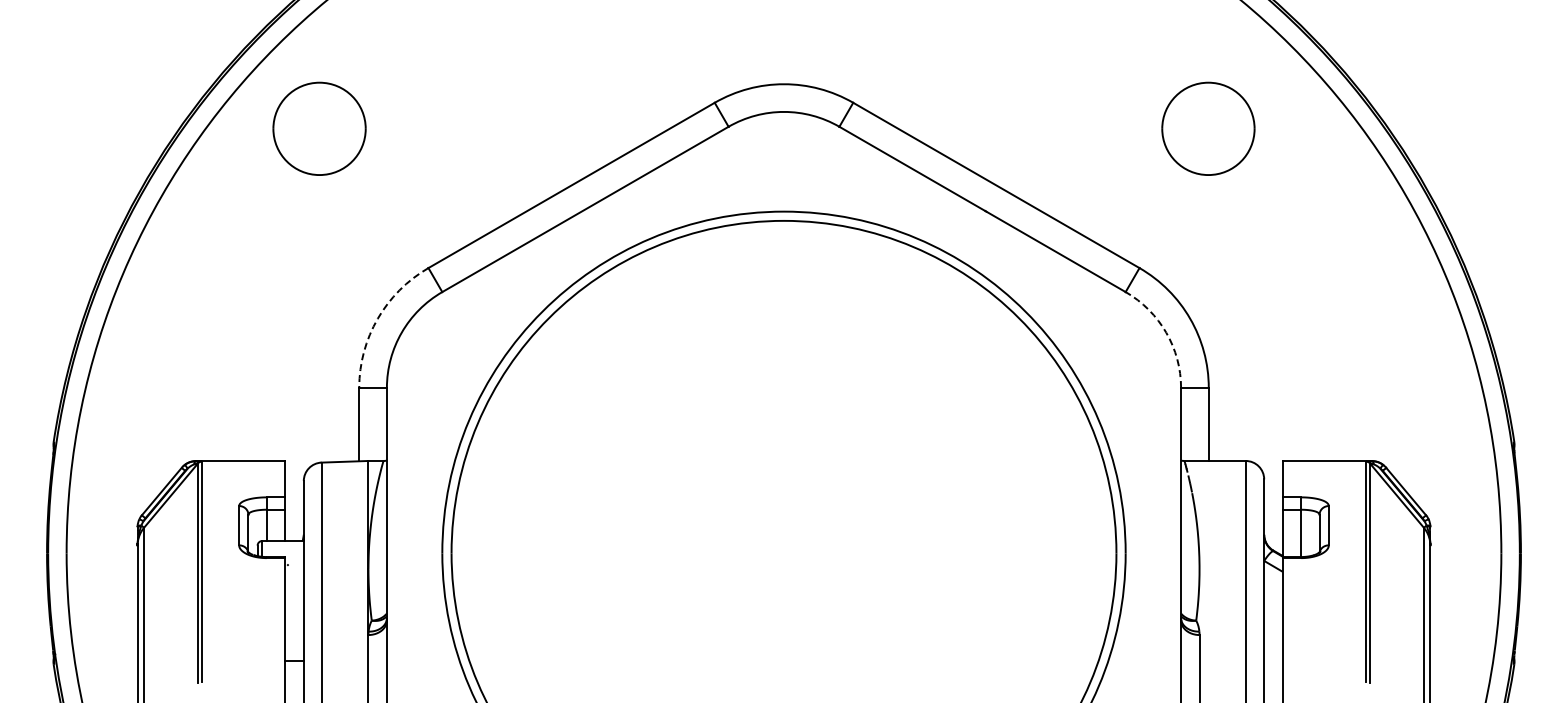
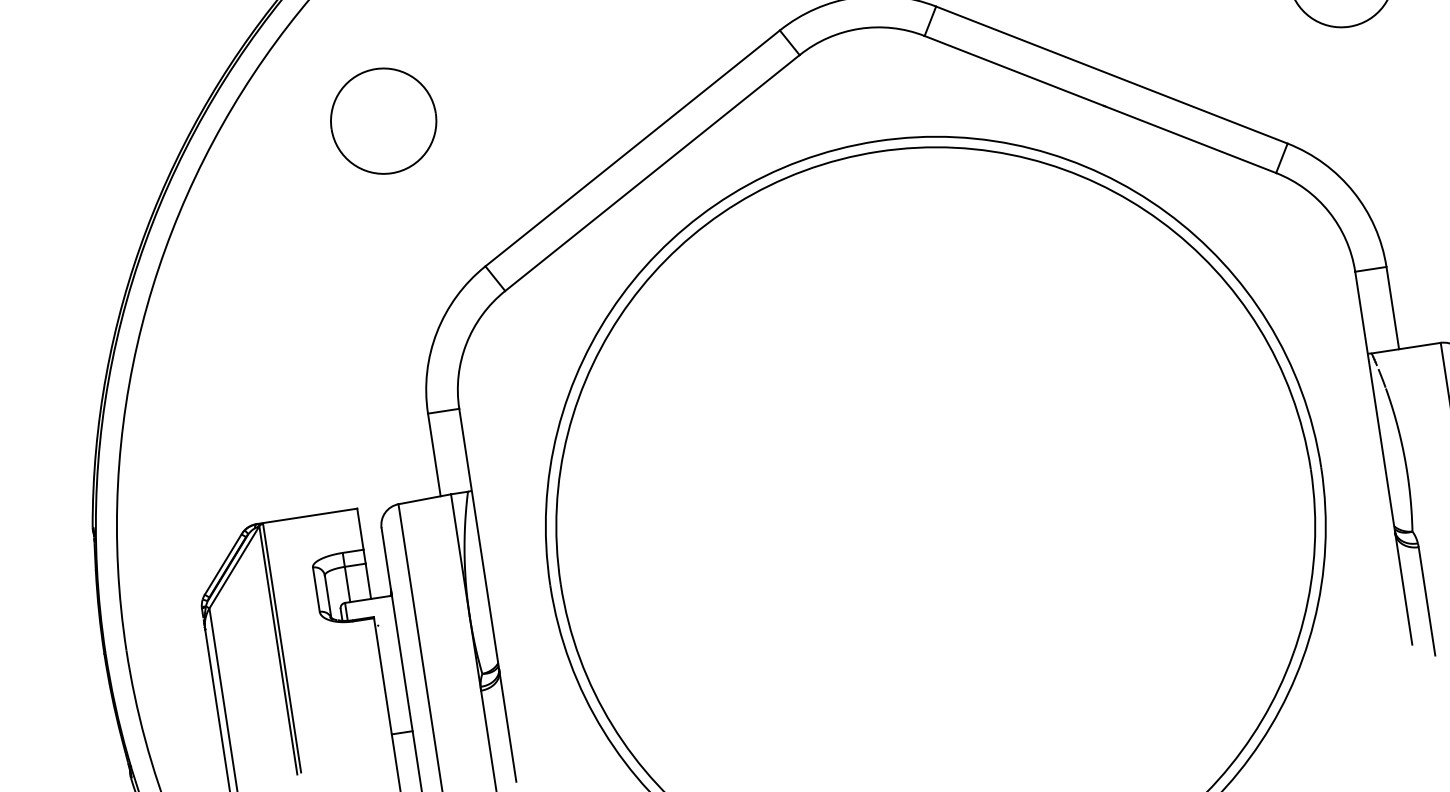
part: (319, 128) -> (383, 120), moved
arc: (377, 318) -> (436, 332), dashed -> solid
arc: (1166, 332) -> (1329, 211), dashed -> solid

